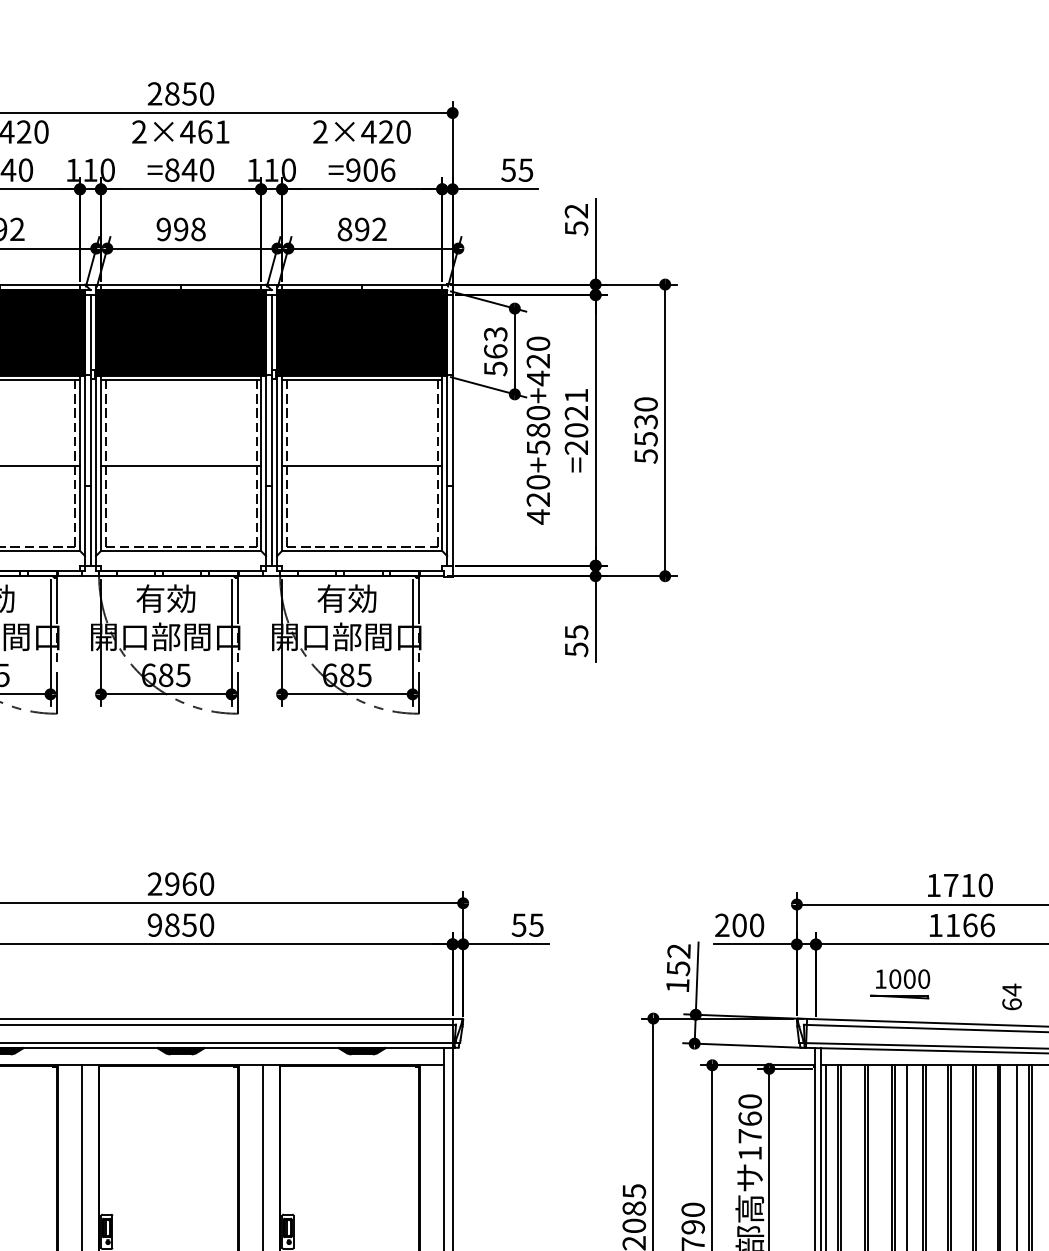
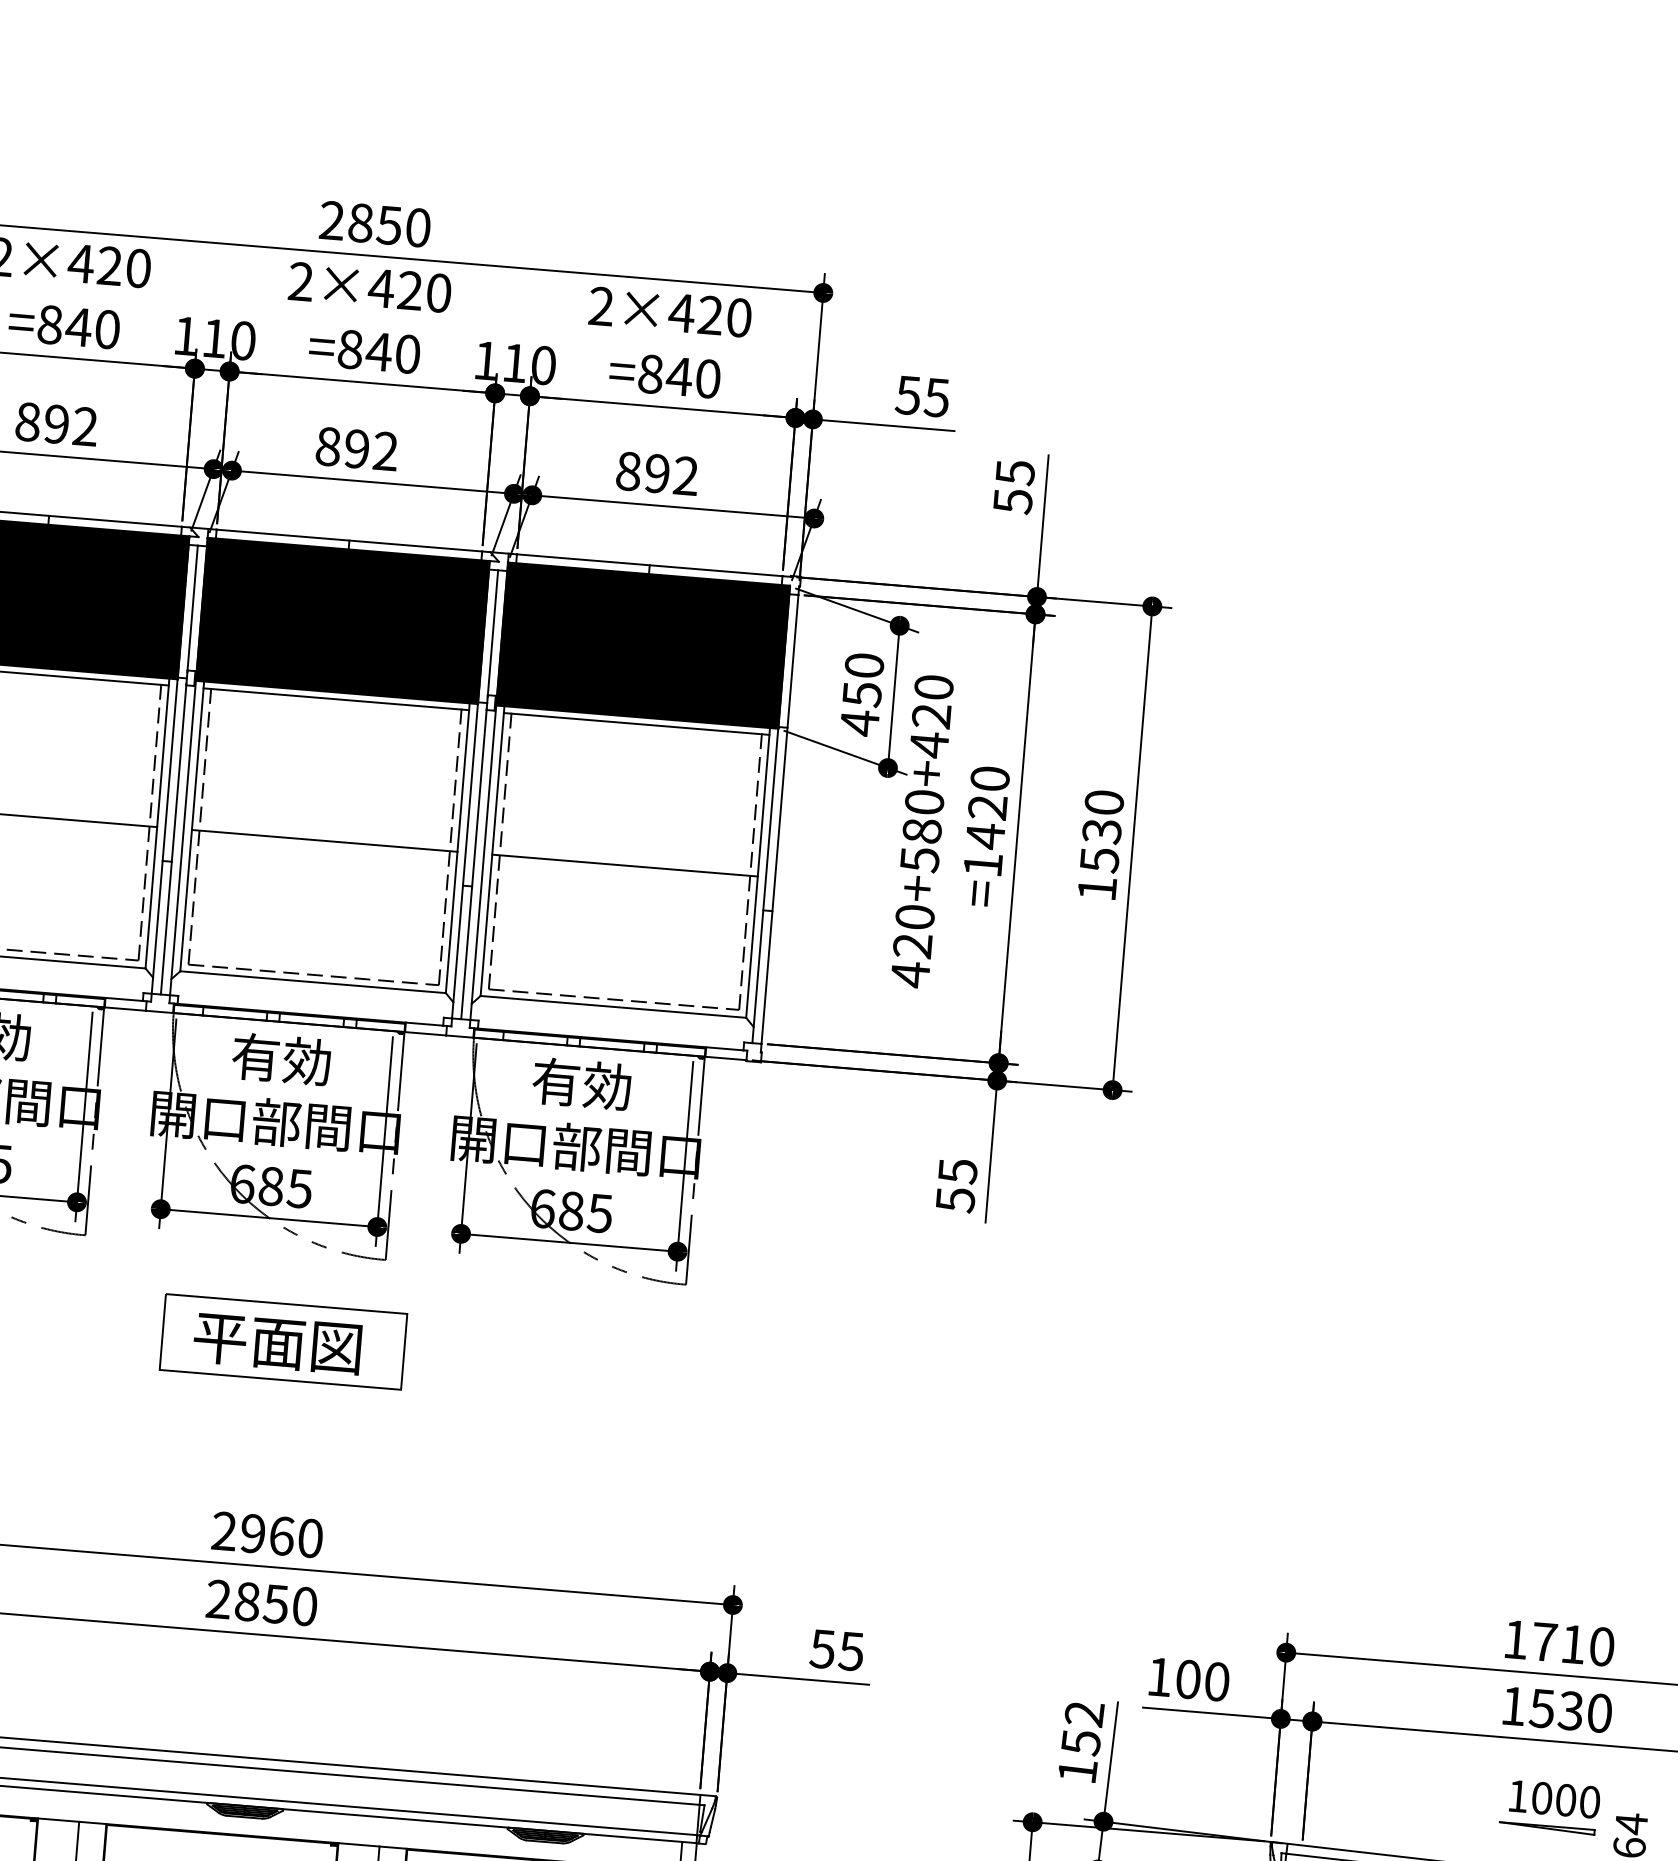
text: (213, 131) -> (424, 290), 2×461 -> 2×420
text: (370, 169) -> (679, 375), =906 -> =840
text: (576, 211) -> (1015, 473), 52 -> 55
text: (180, 229) -> (355, 449), 998 -> 892
text: (495, 351) -> (861, 694), 563 -> 450
text: (576, 421) -> (986, 821), =2021 -> =1420
text: (645, 456) -> (1096, 888), 5530 -> 1530
part: (180, 767) -> (282, 1341), added
text: (722, 924) -> (1160, 1675), 200 -> 100
text: (154, 925) -> (217, 1599), 9850 -> 2850
text: (969, 925) -> (1569, 1710), 1166 -> 1530
part: (900, 984) -> (1550, 1807), moved

